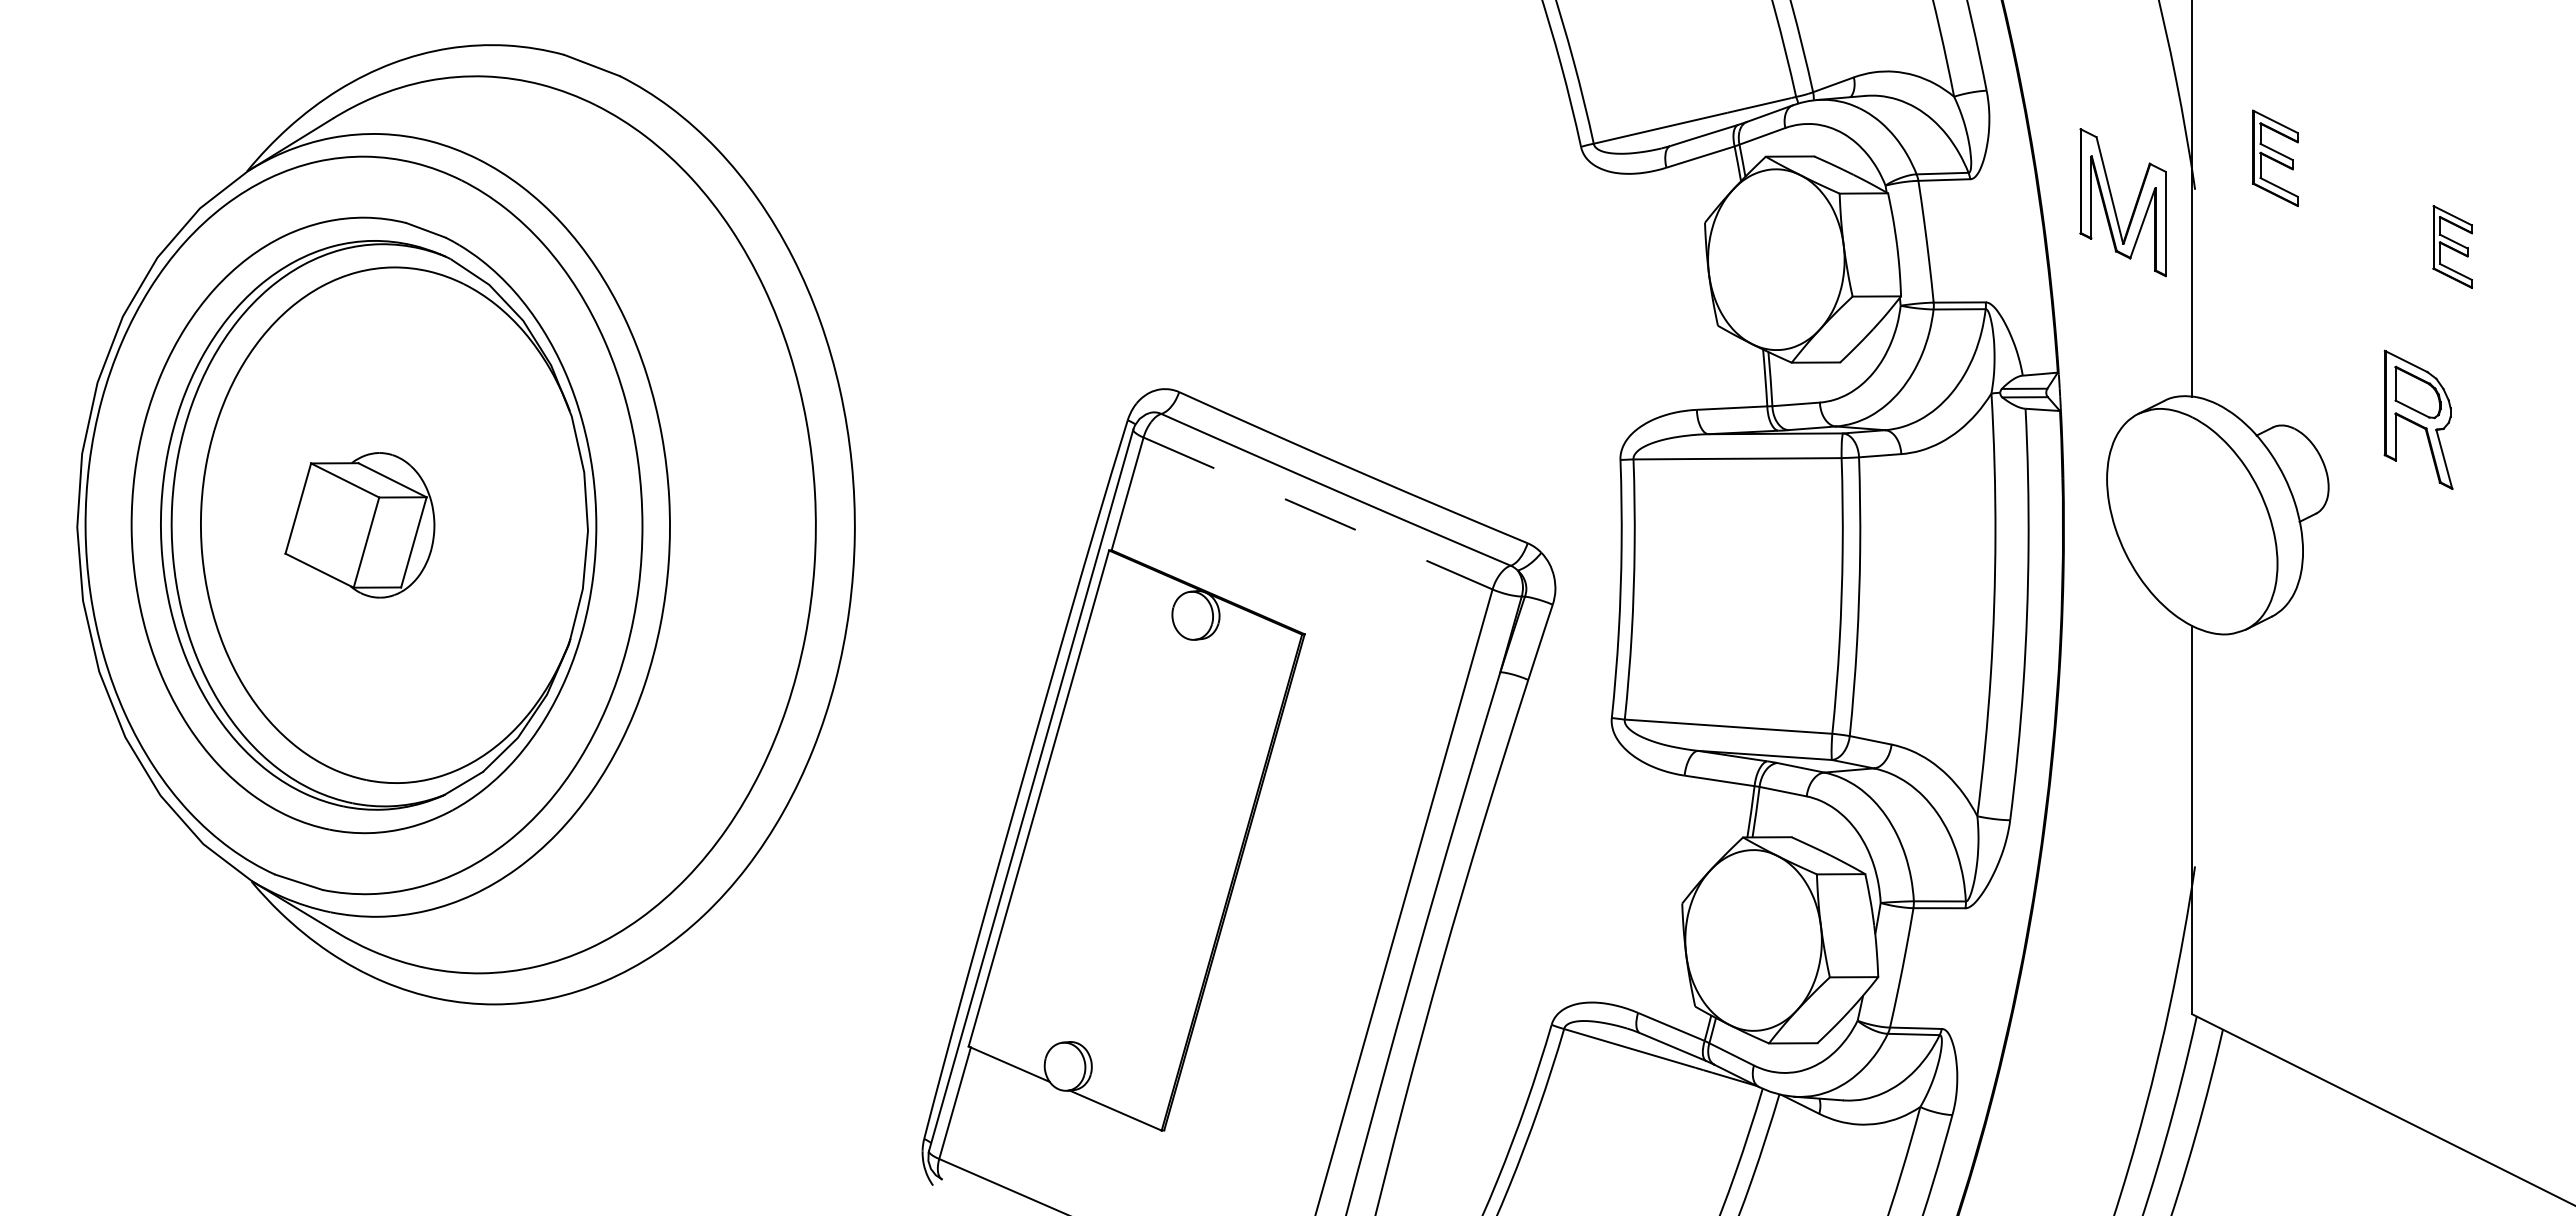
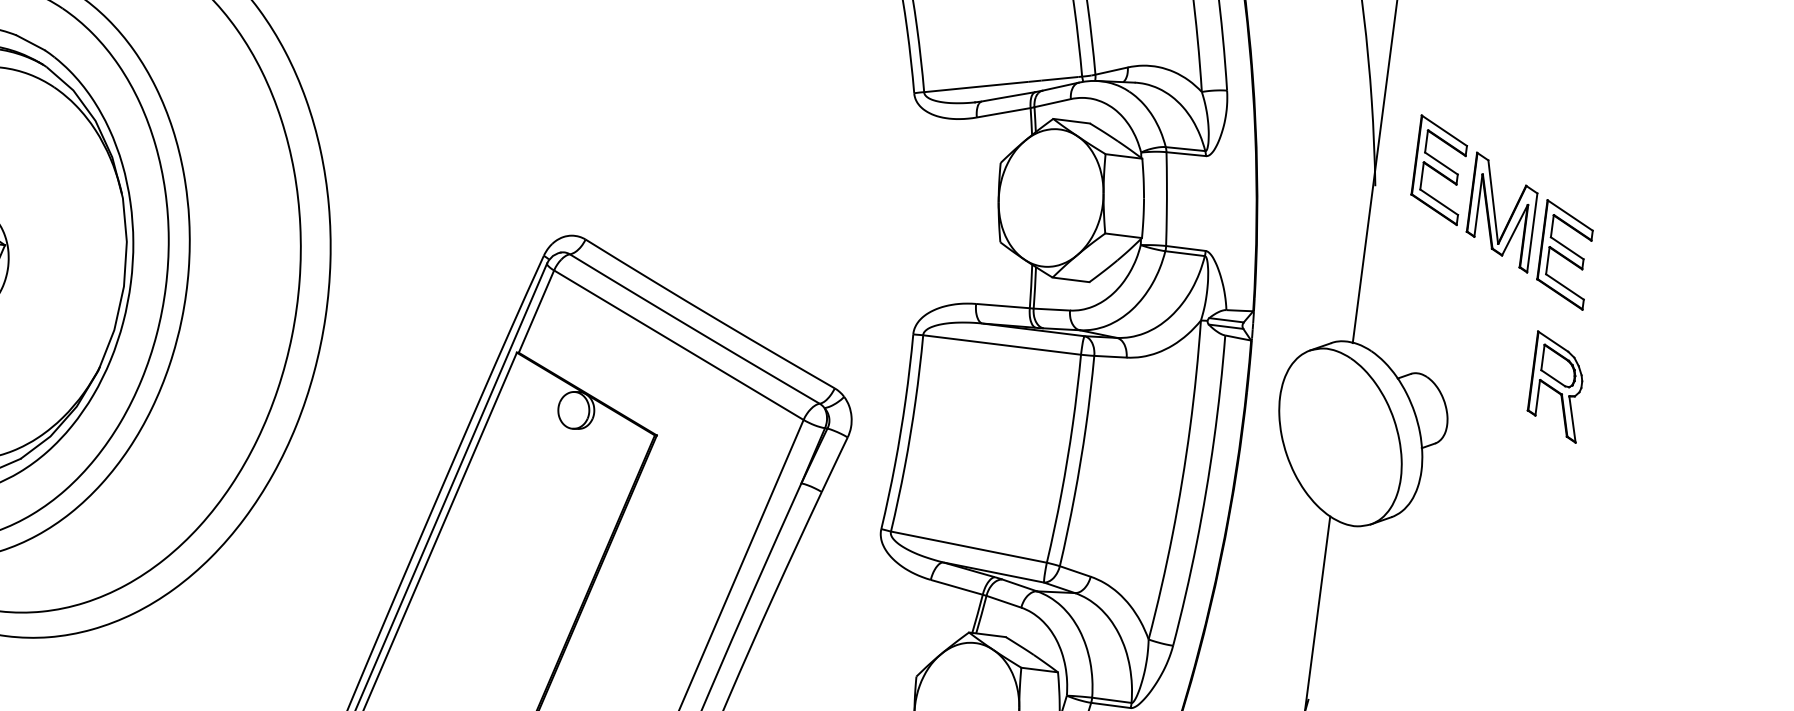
part: (2275, 158) -> (1439, 170), size x1.43
part: (2114, 204) -> (1495, 213), moved
part: (2452, 246) -> (1564, 254), size x1.67
part: (2418, 419) -> (1556, 386), moved
line: (1318, 513) -> (679, 345), dashed -> solid

